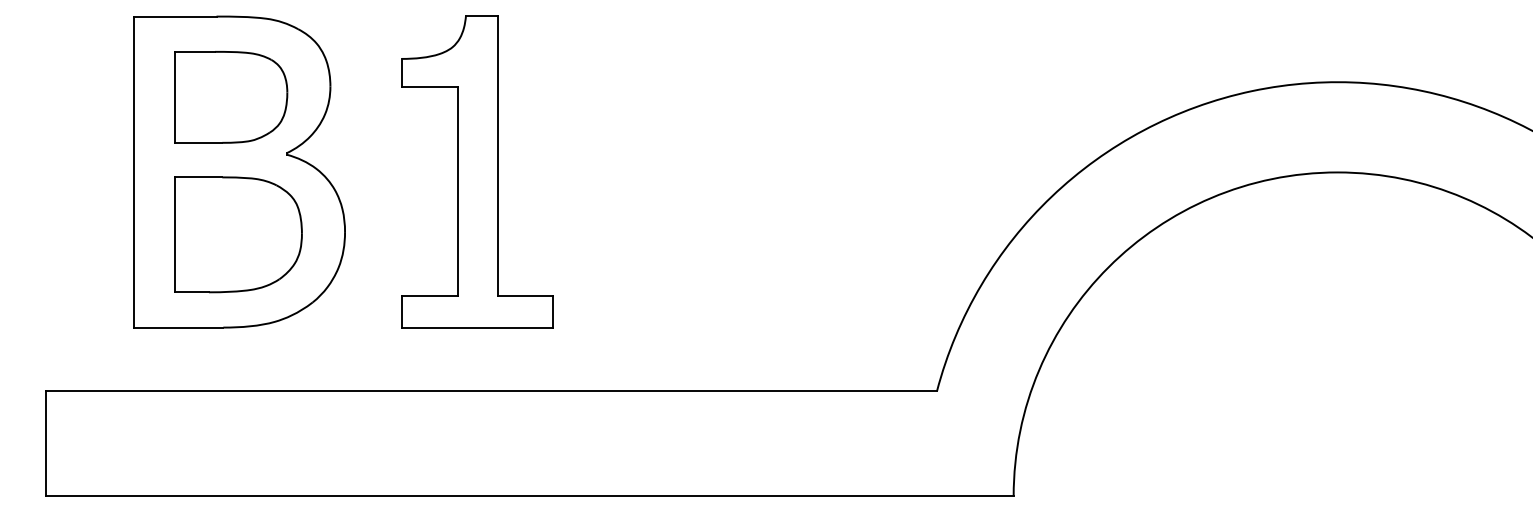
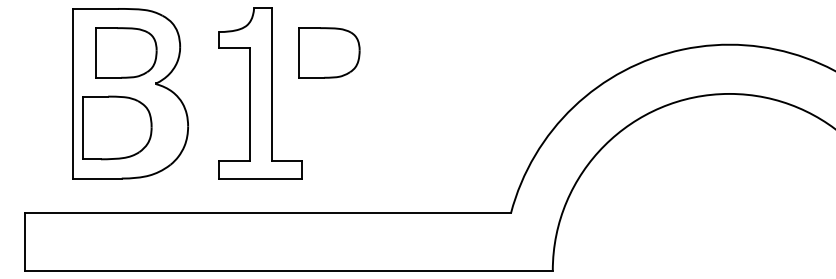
part: (604, 96) -> (329, 52), added
part: (239, 233) -> (117, 127), moved

